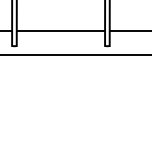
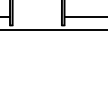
line: (59, 30) -> (36, 16), removed

